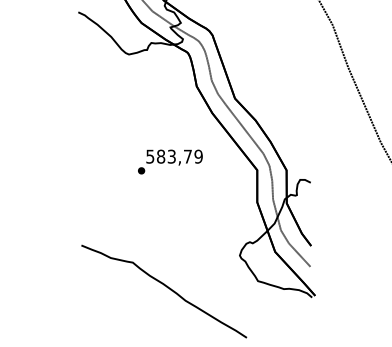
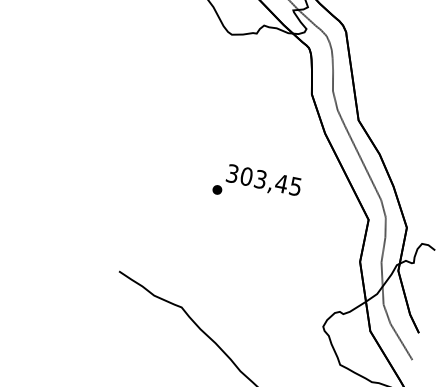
text: (174, 156) -> (264, 179), 583,79 -> 303,45

